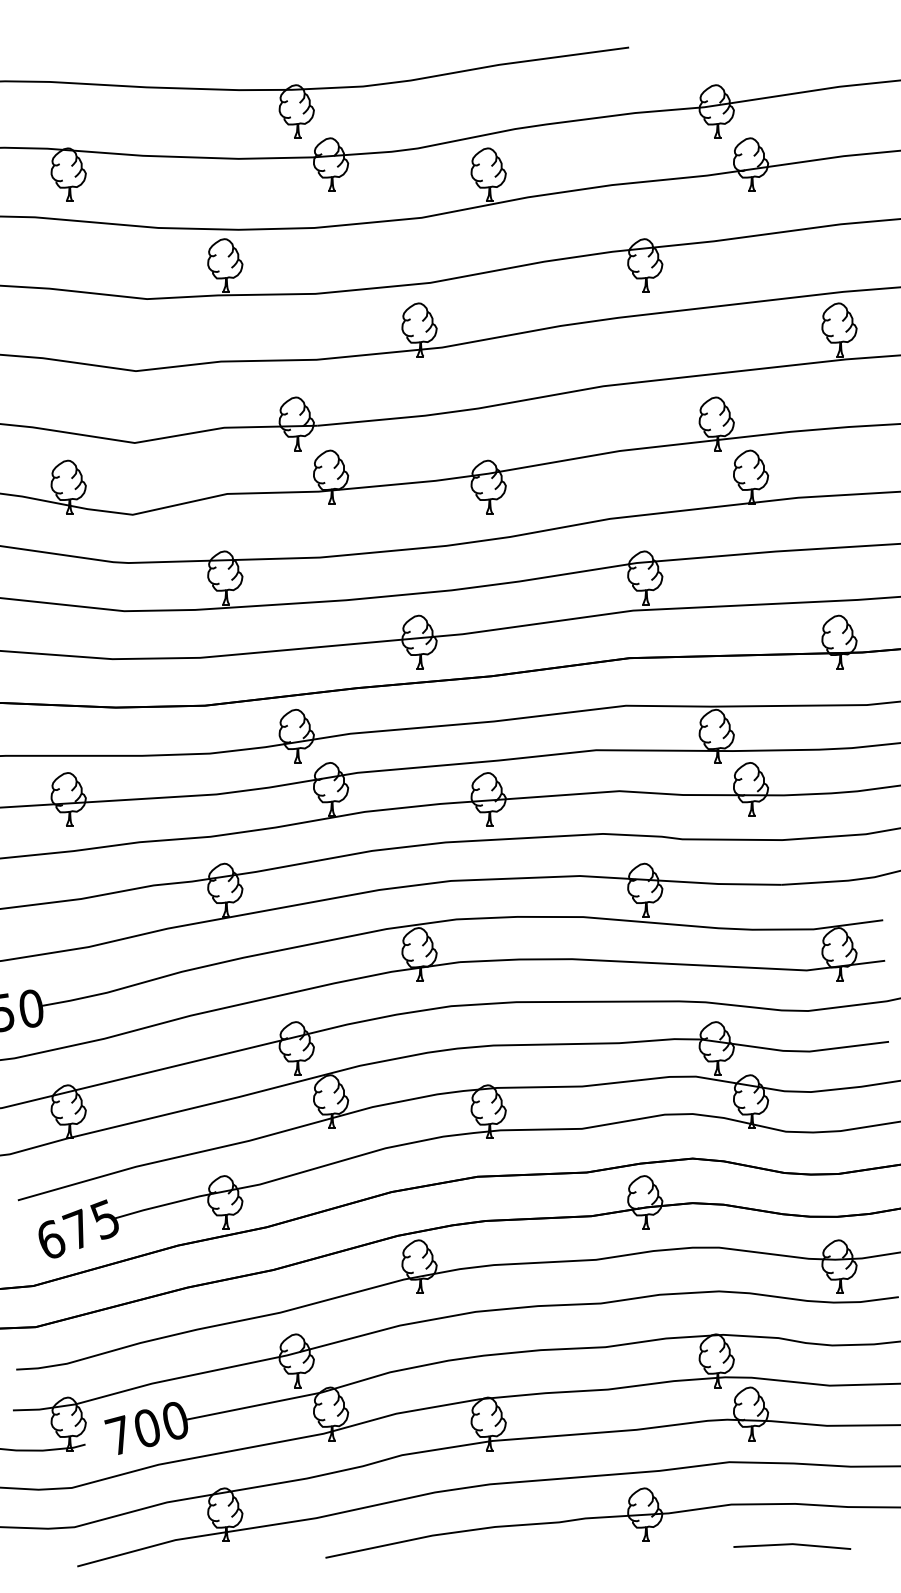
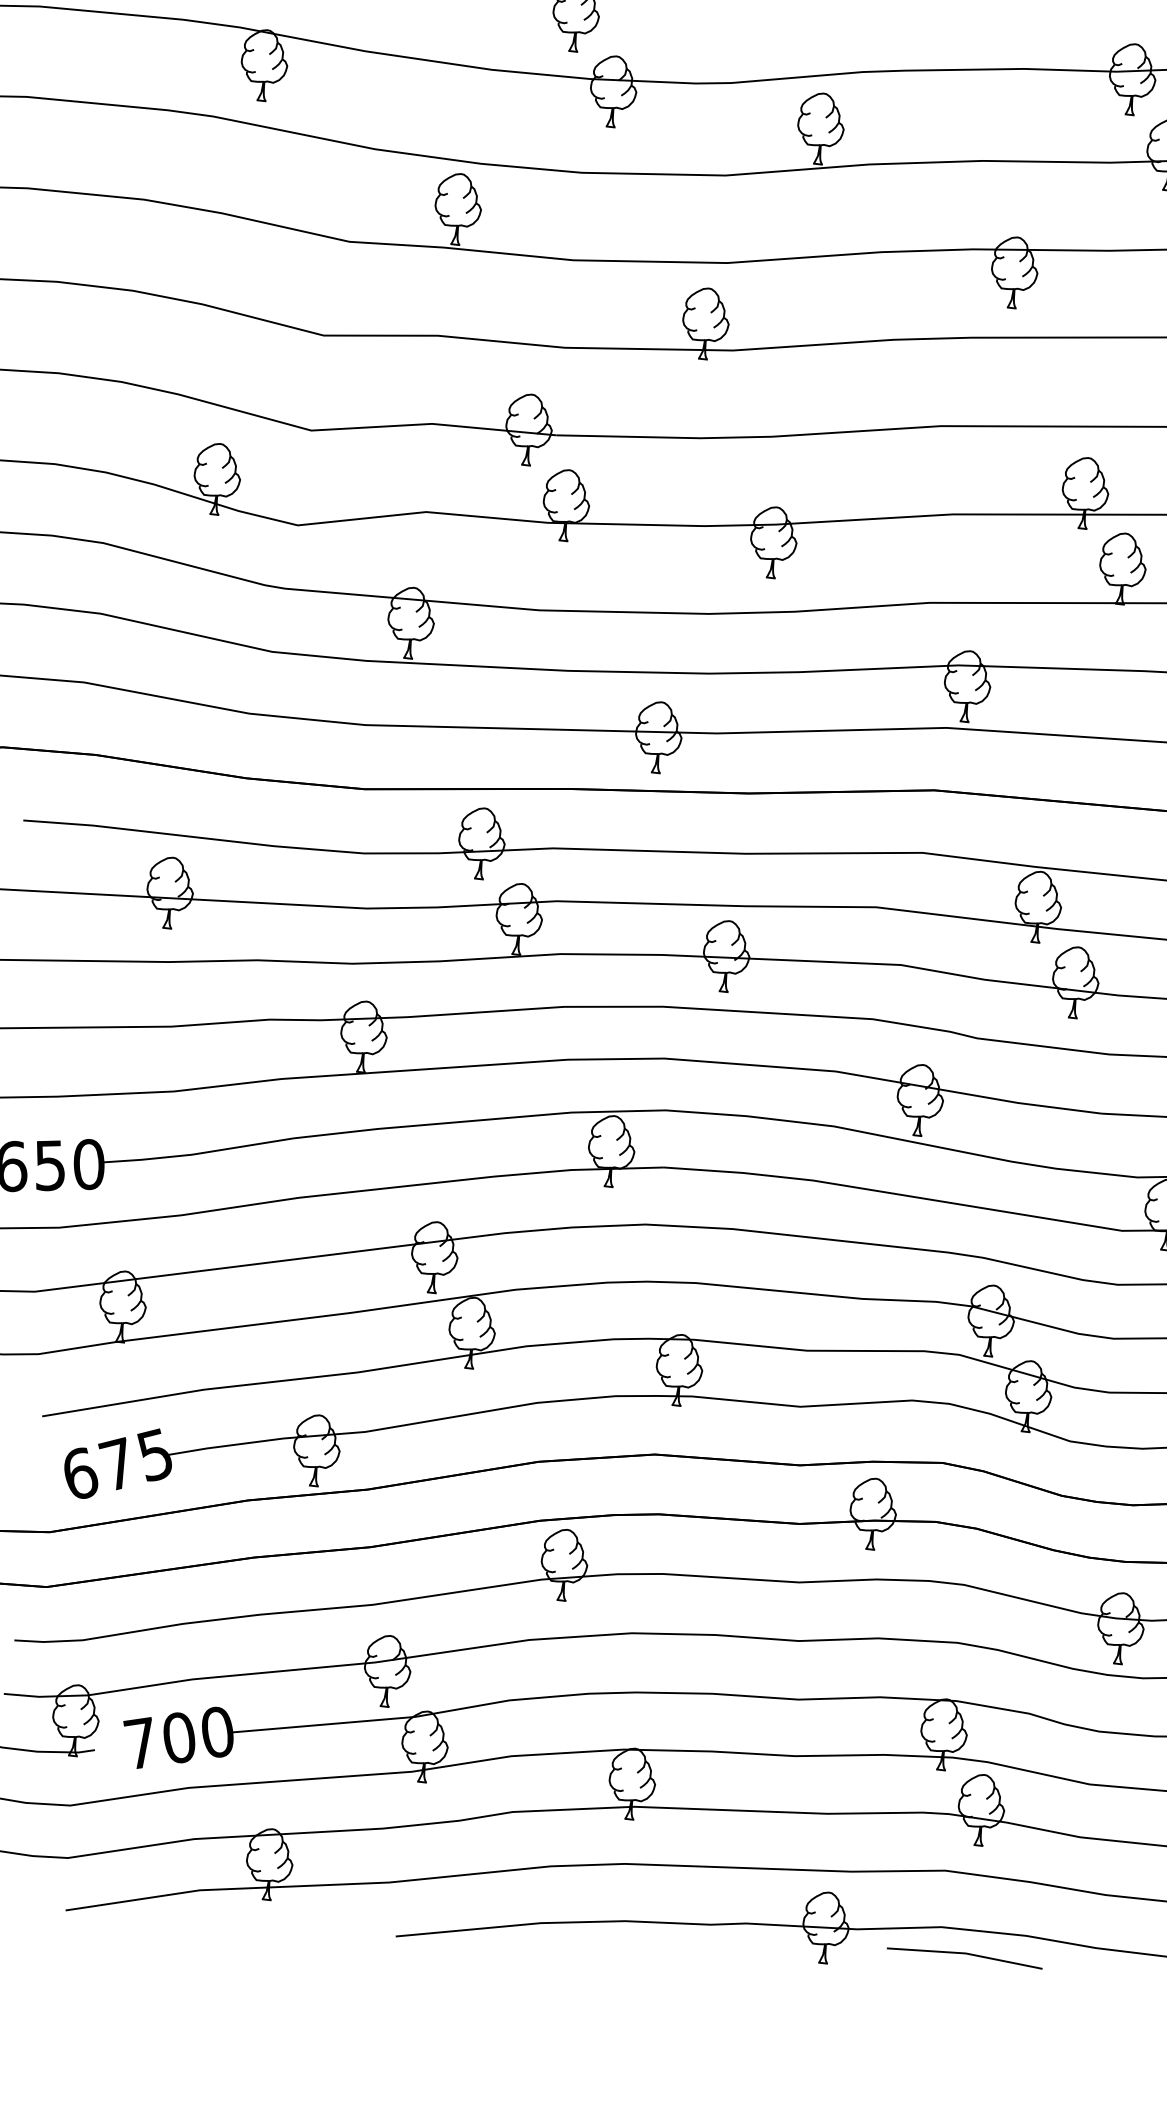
line: (791, 1545) -> (964, 1955), moved

